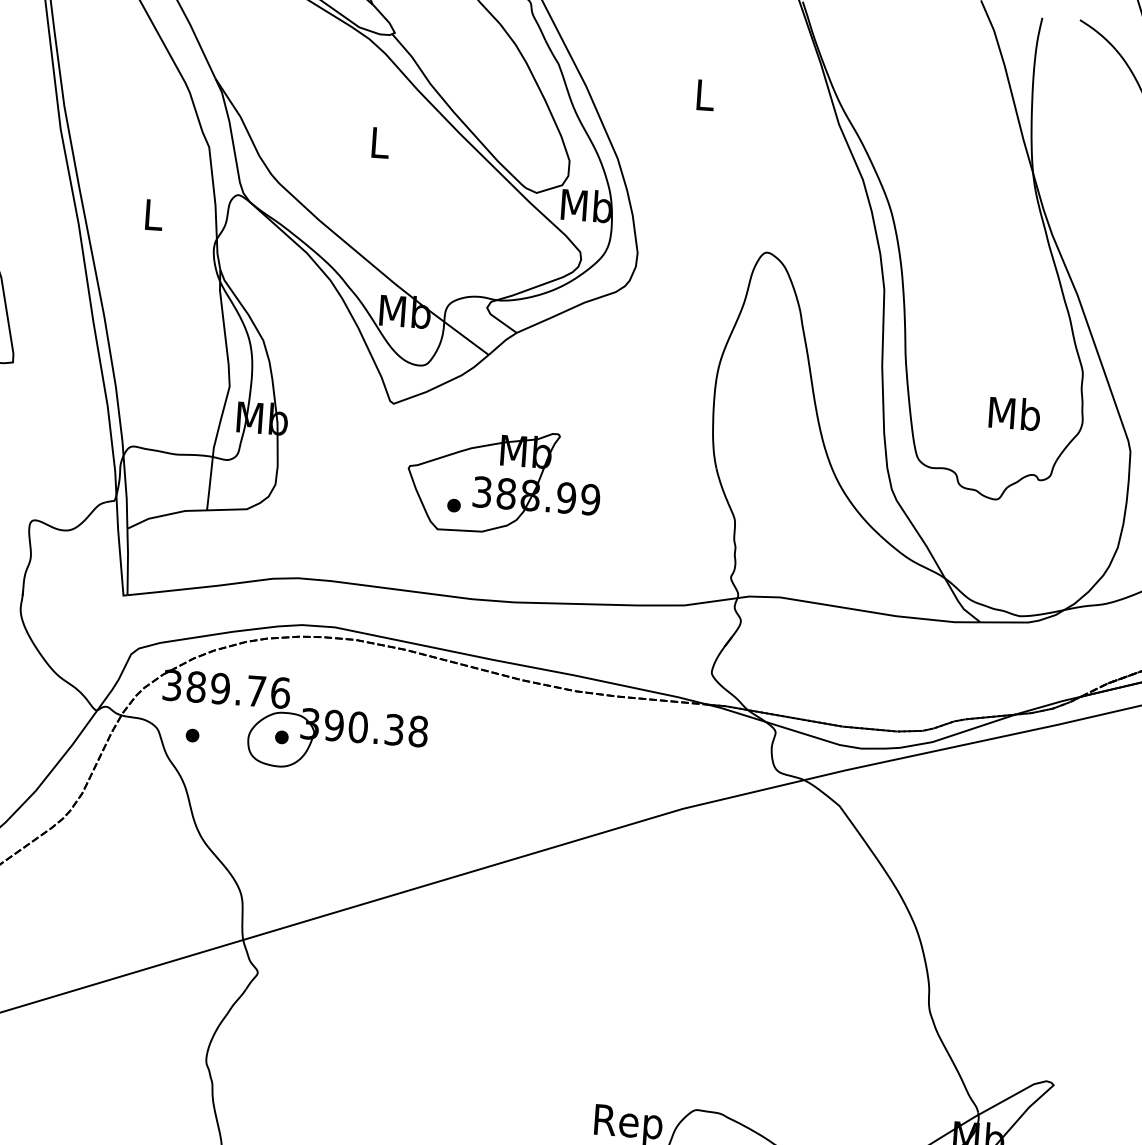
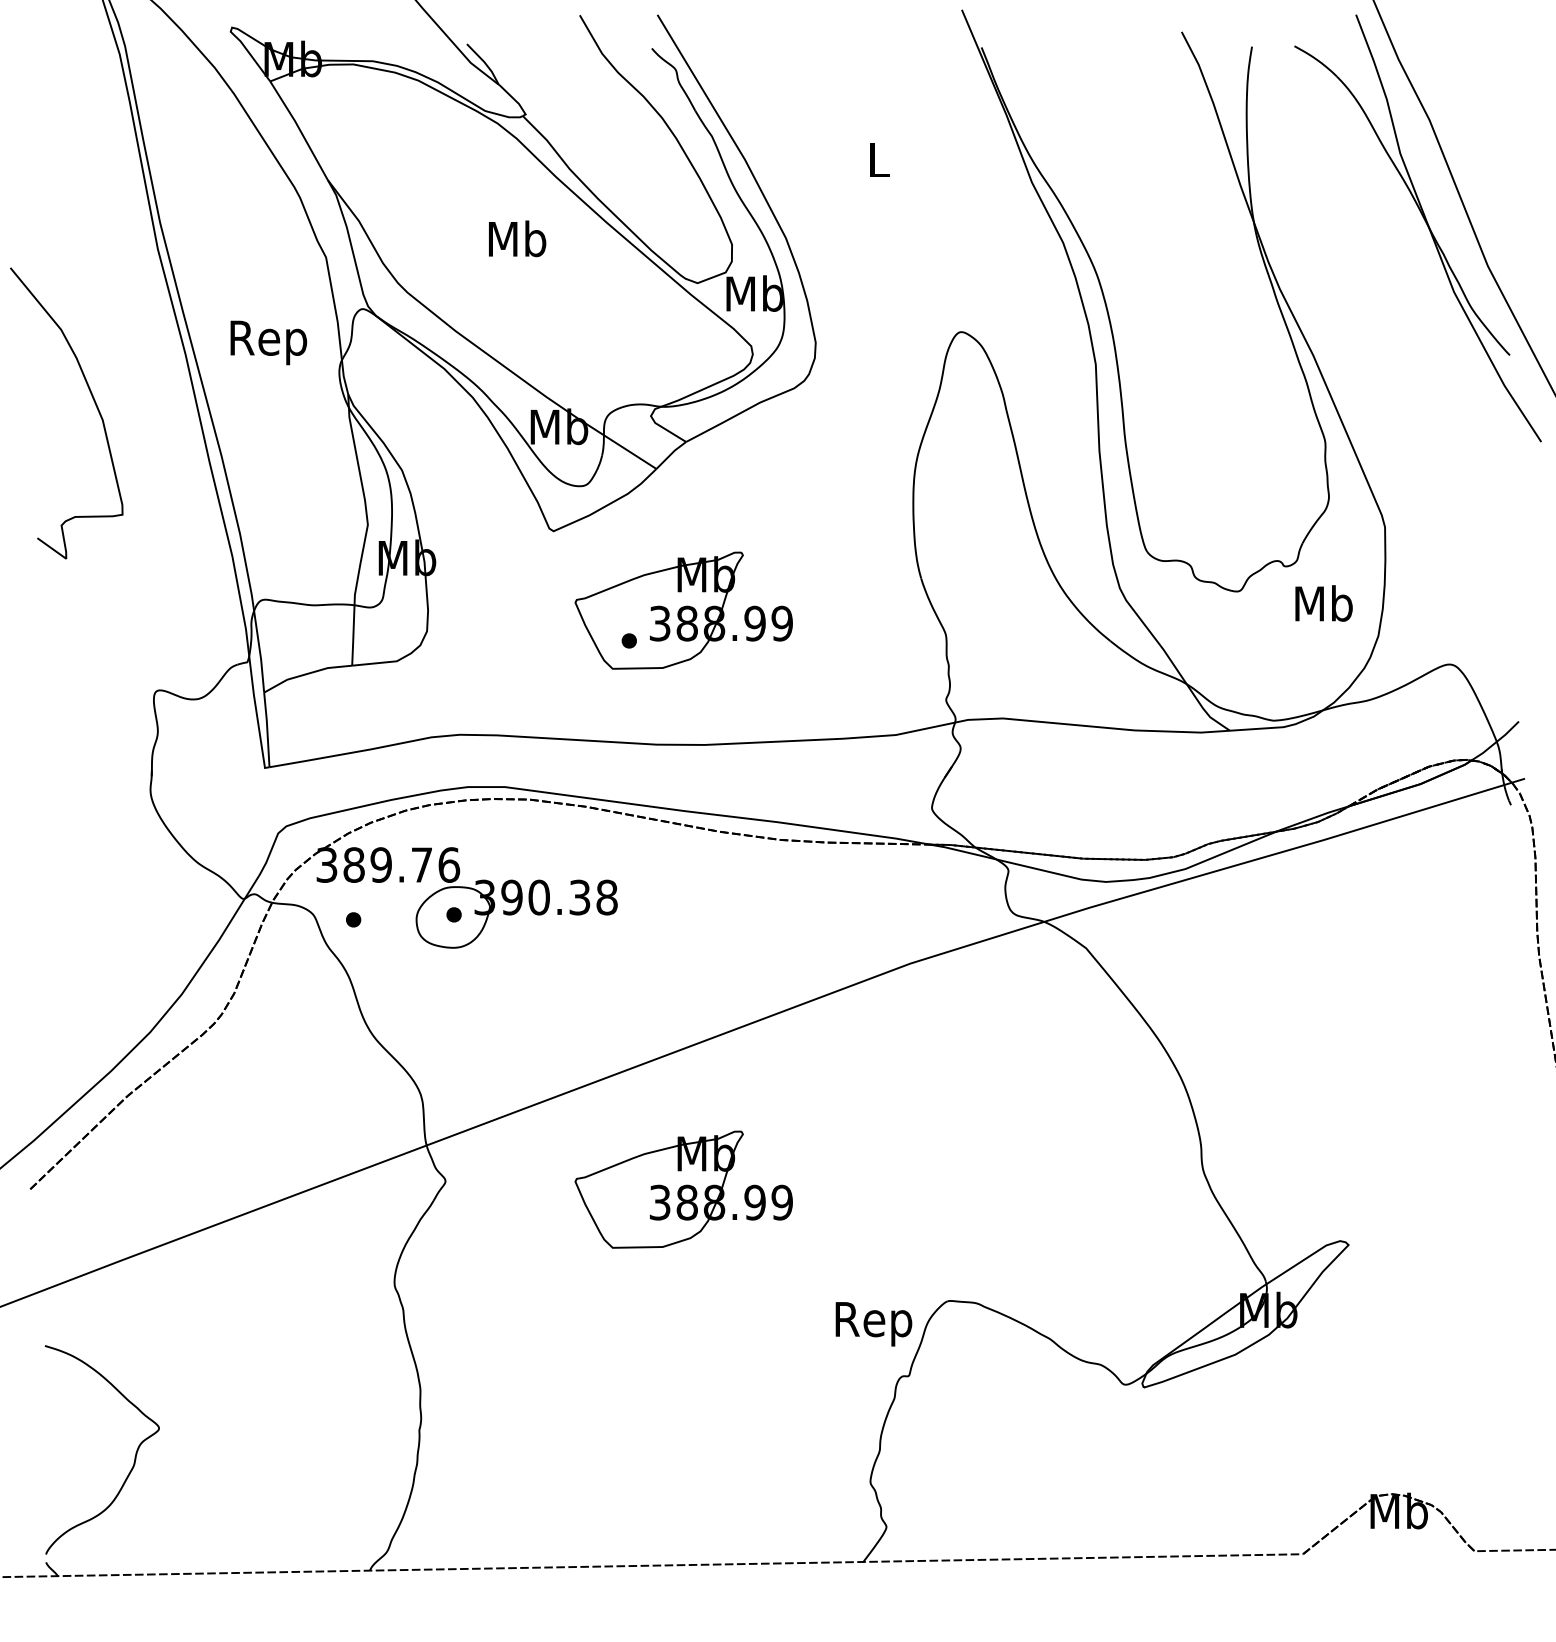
text: (379, 142) -> (517, 238), L -> Mb
text: (152, 218) -> (268, 342), L -> Rep
text: (1014, 413) -> (1323, 603), moved
part: (468, 994) -> (683, 1189), added

